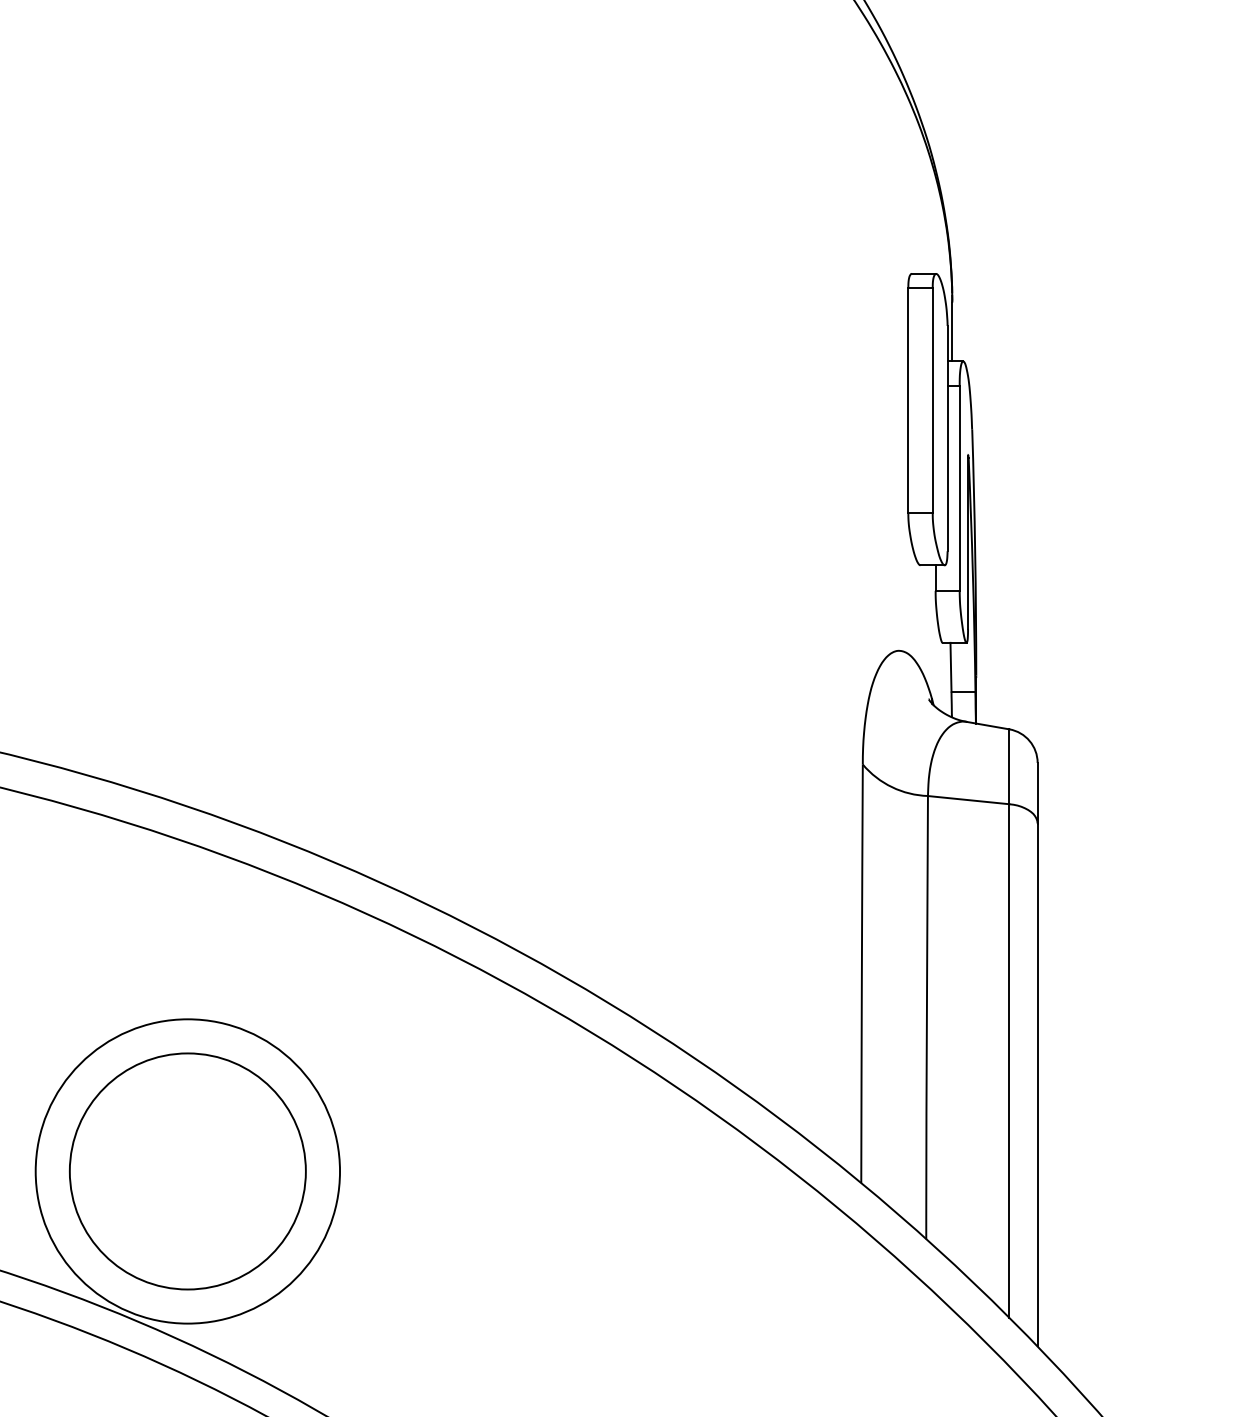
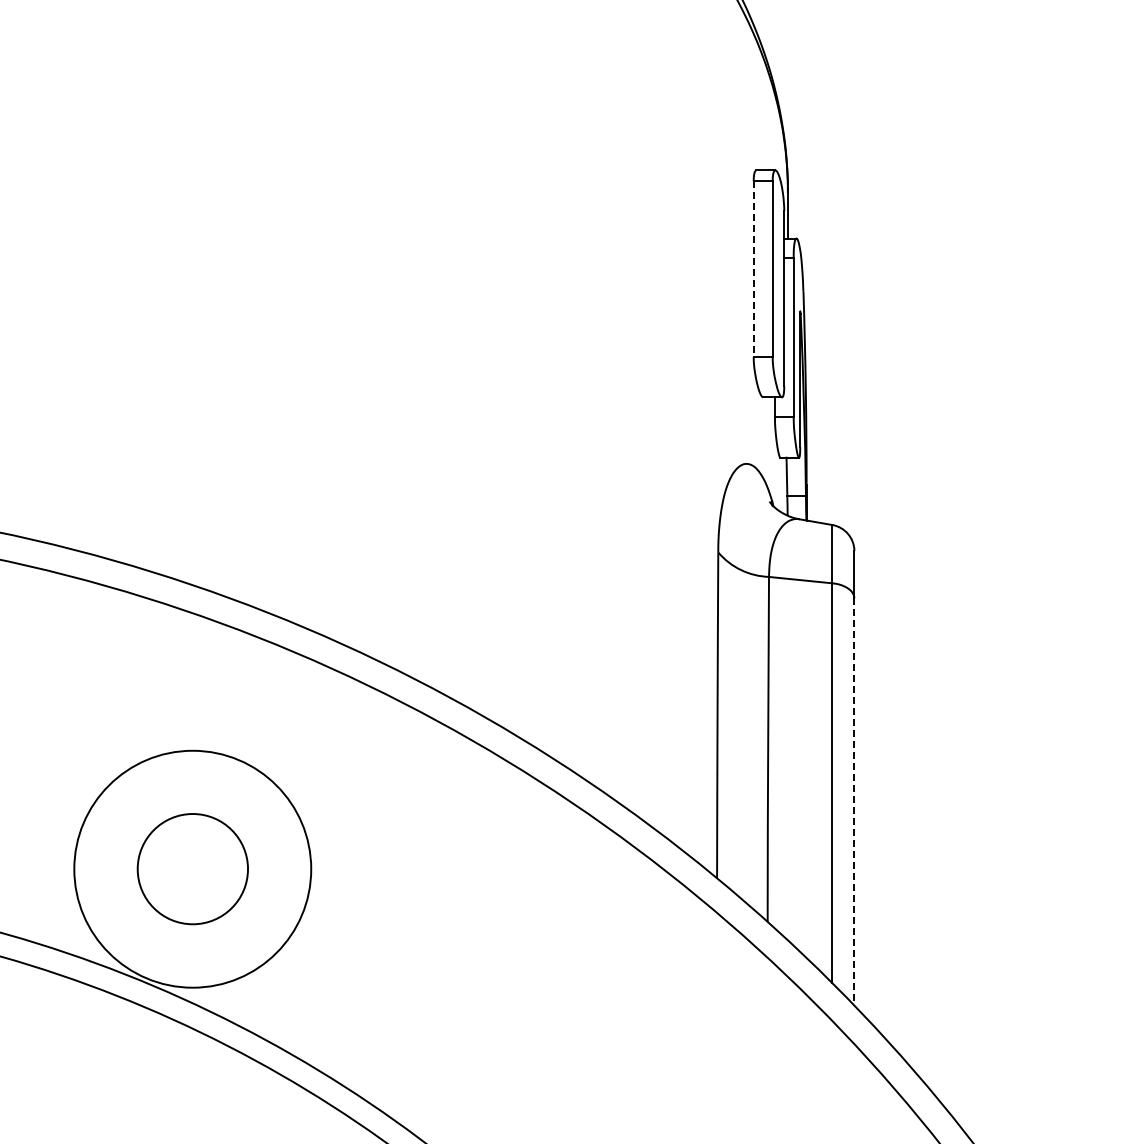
line: (908, 401) -> (753, 269), solid -> dashed
line: (1037, 1084) -> (854, 801), solid -> dashed
circle: (187, 1170) -> (192, 868), size x0.6

